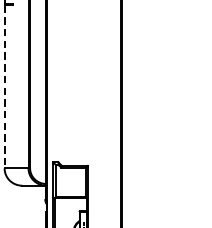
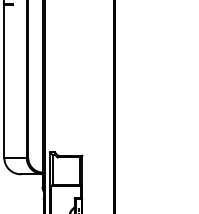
line: (4, 87) -> (4, 82), dashed -> solid

